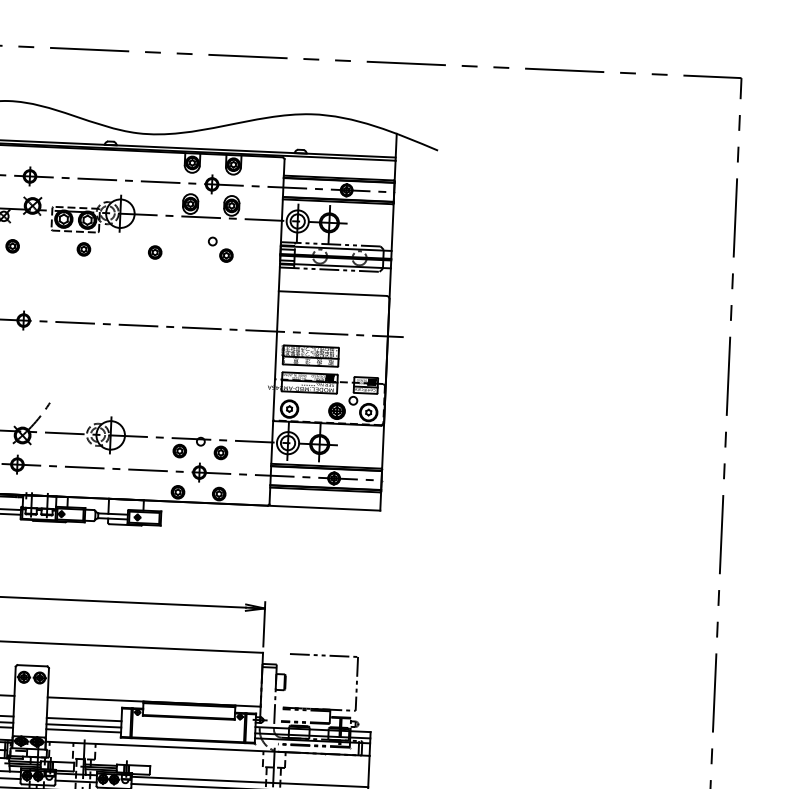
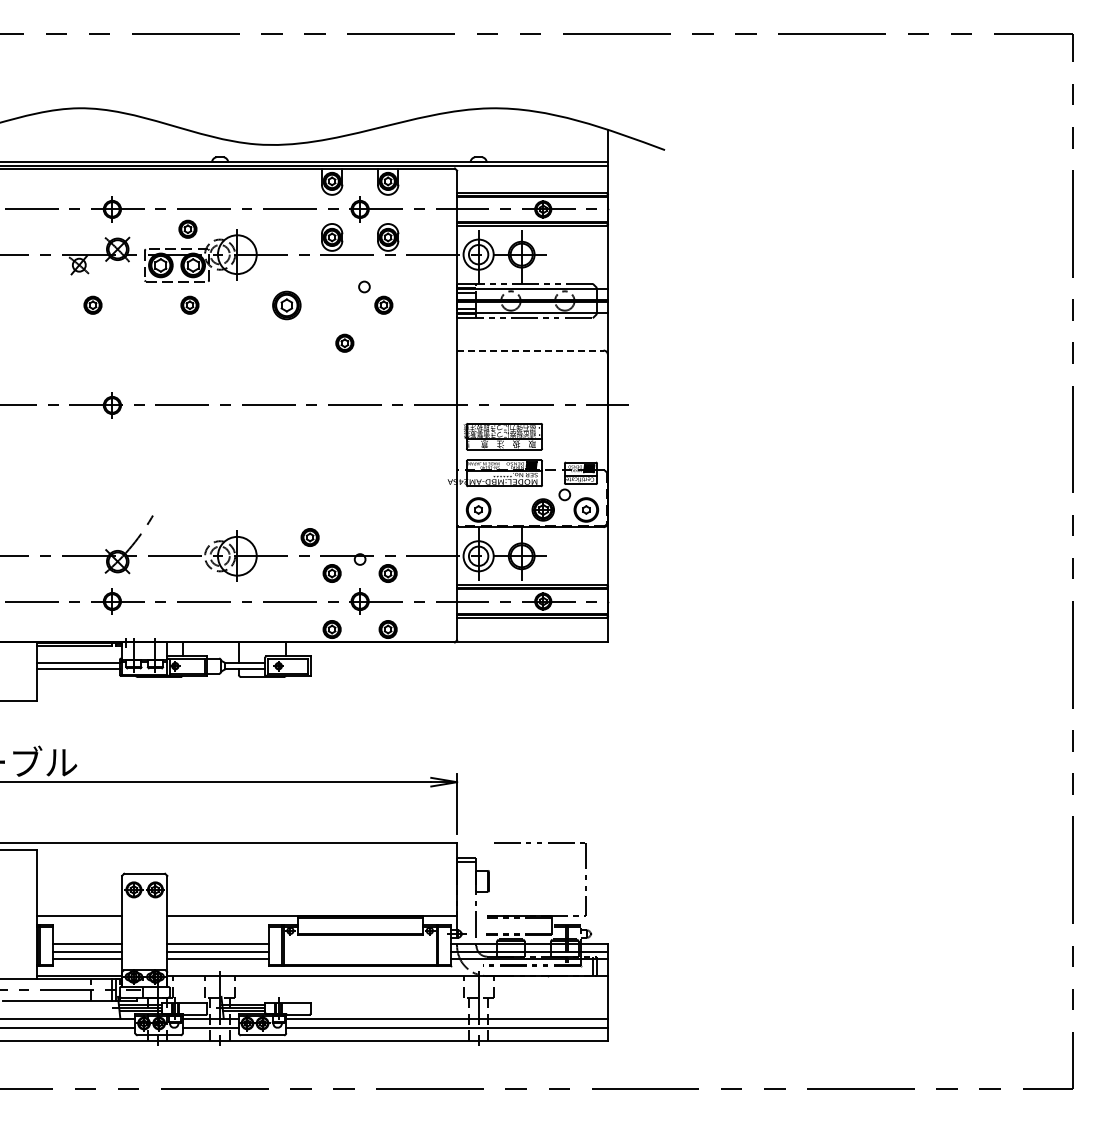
part: (84, 192) -> (187, 228), added
part: (154, 251) -> (286, 304), size x1.6
part: (196, 281) -> (344, 342), added
line: (332, 293) -> (530, 350), solid -> dashed
part: (164, 423) -> (309, 537), added

